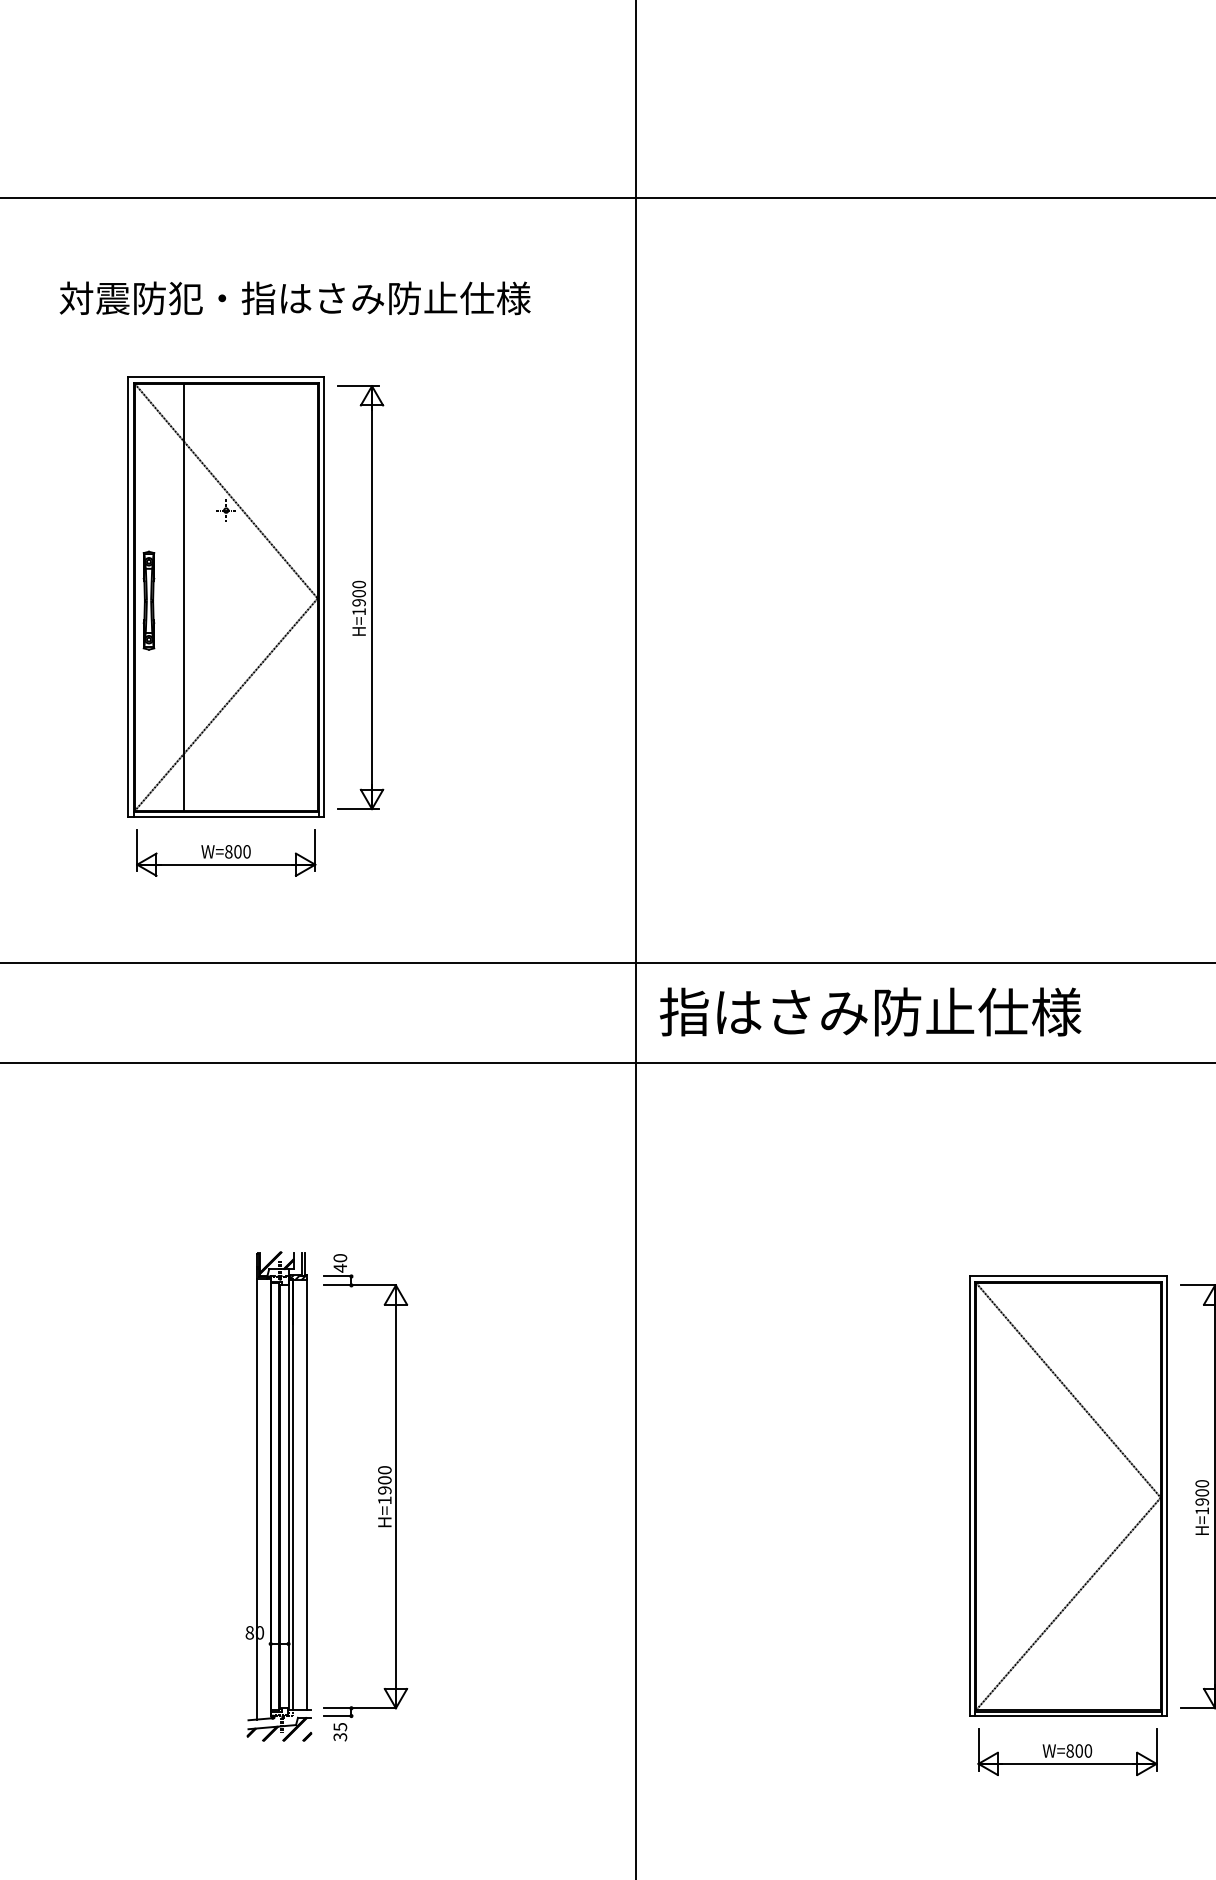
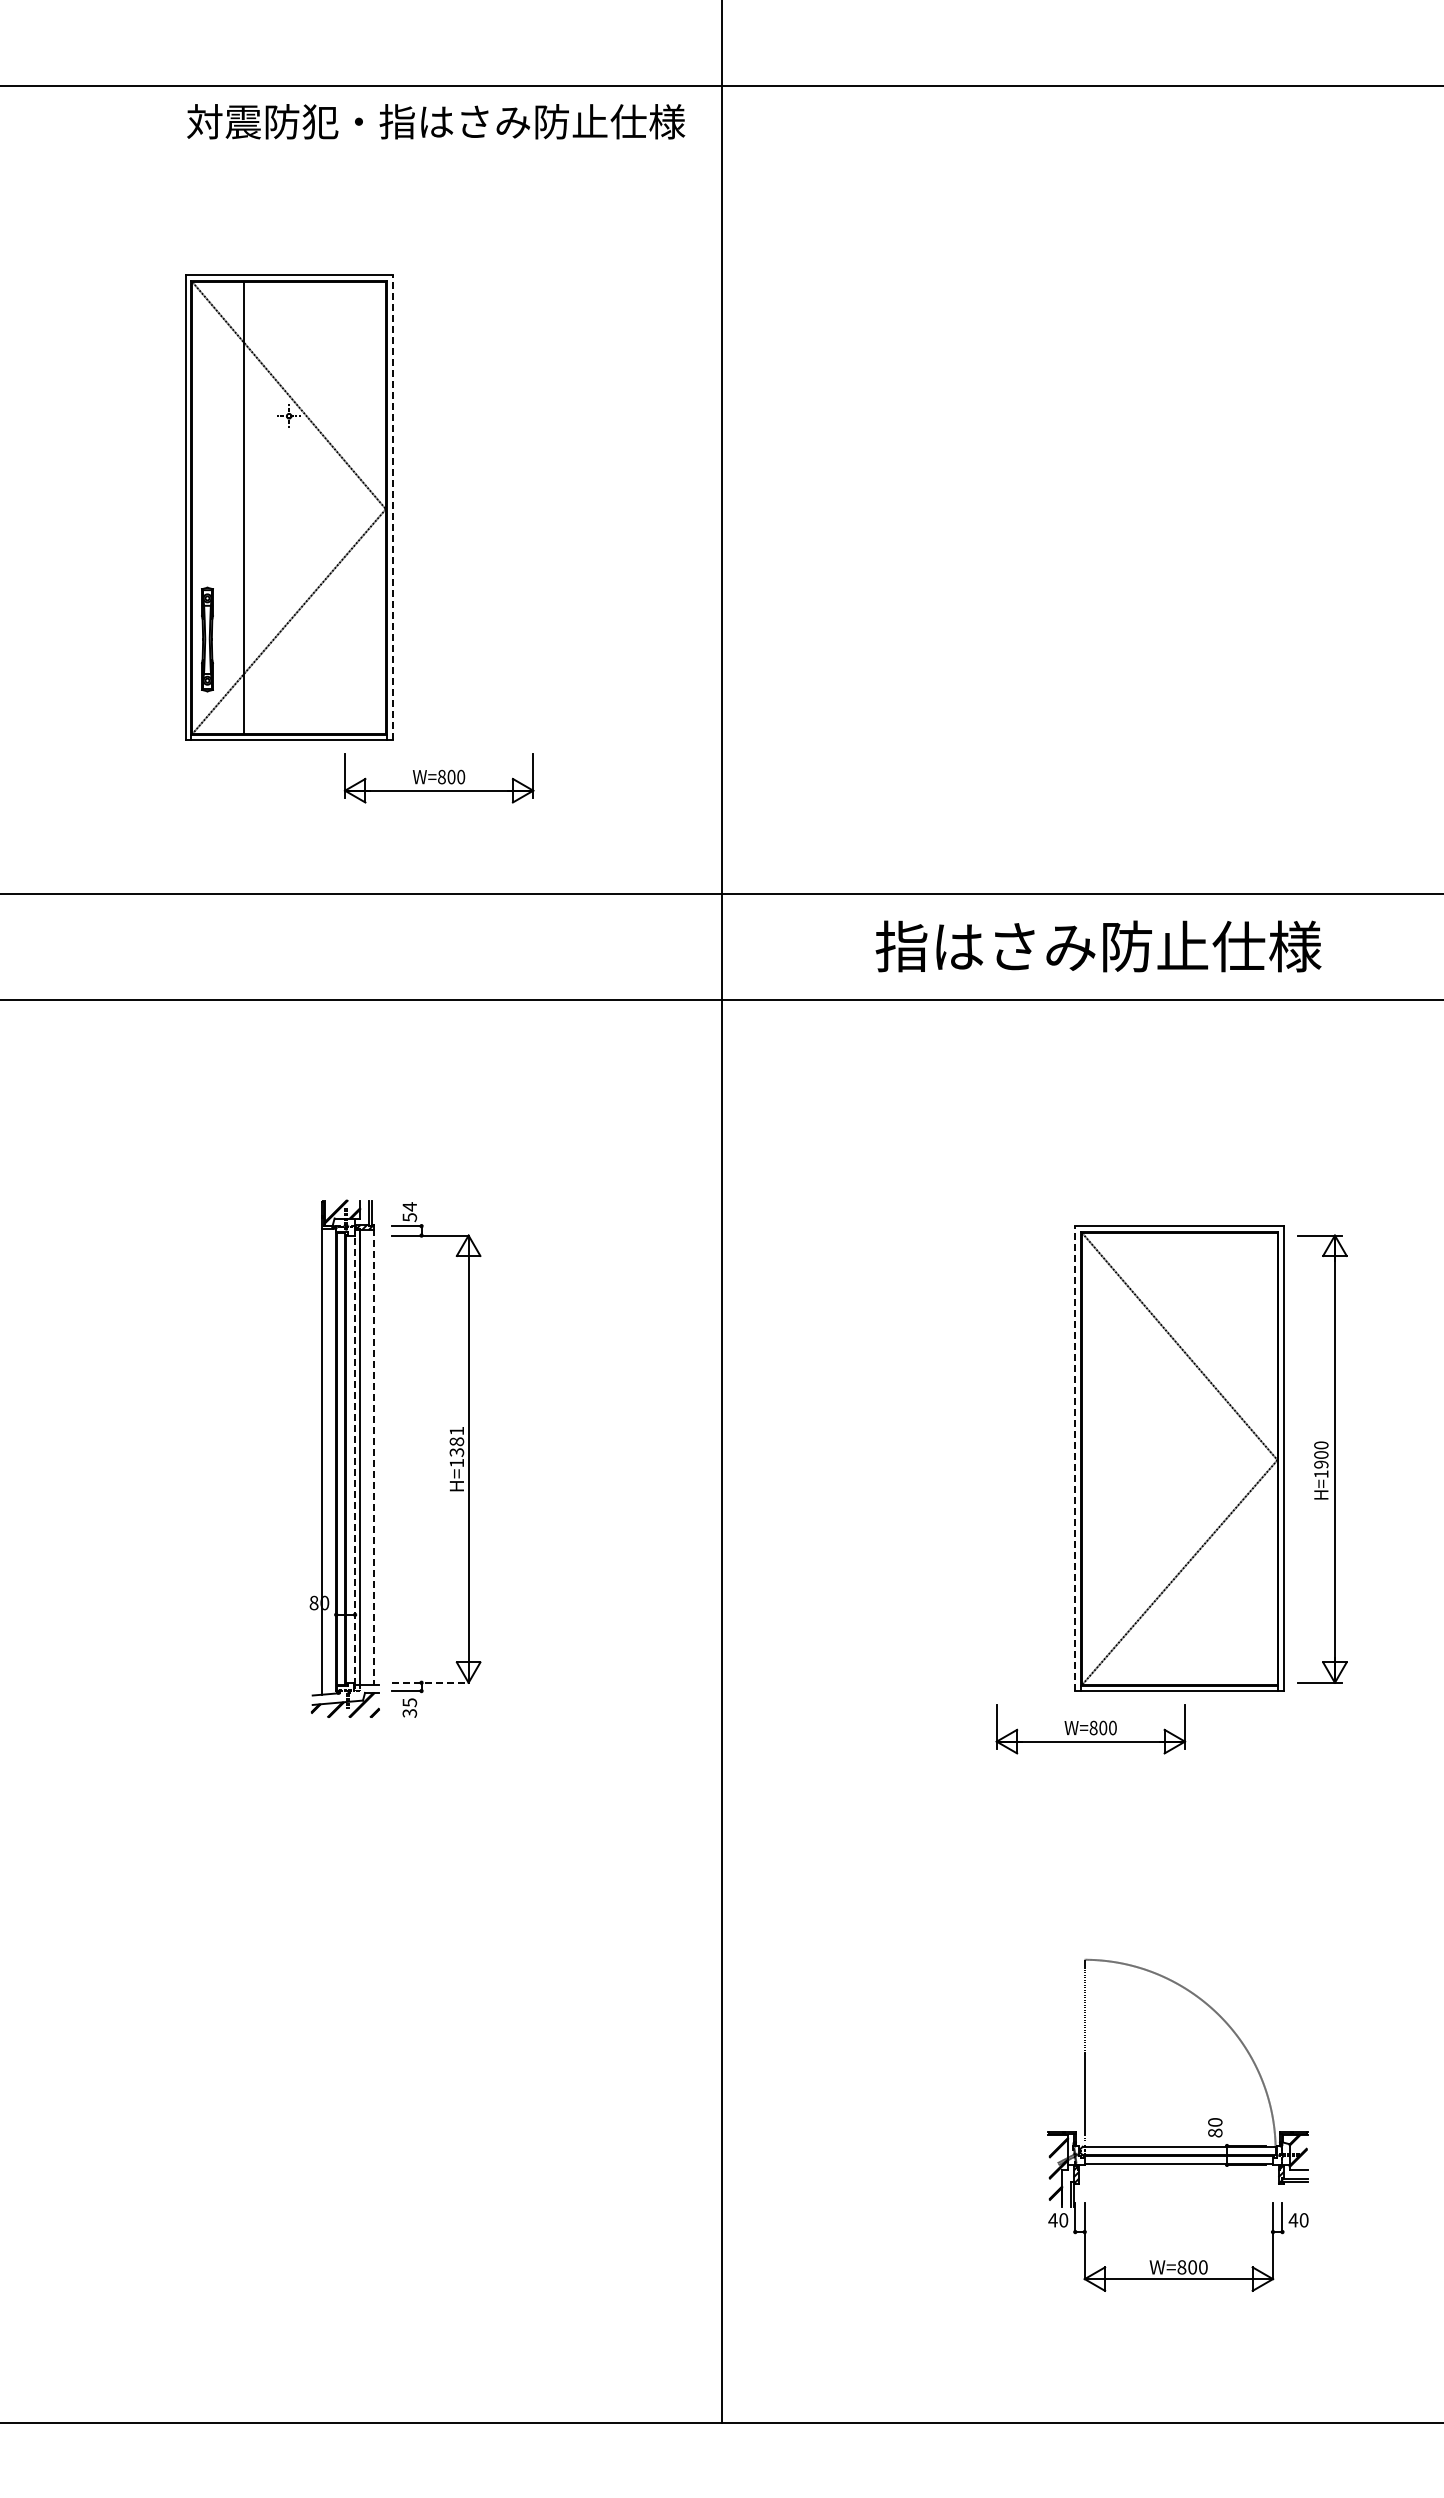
text: (295, 298) -> (436, 121), moved
line: (323, 596) -> (392, 507), solid -> dashed
part: (360, 596) -> (431, 507), removed
part: (149, 600) -> (207, 639), moved
part: (225, 853) -> (438, 778), moved
text: (870, 1012) -> (1098, 946), moved
text: (340, 1263) -> (409, 1212), 40 -> 54
text: (384, 1480) -> (456, 1441), H=1900 -> H=1381
line: (288, 1492) -> (355, 1454), solid -> dashed
line: (306, 1495) -> (374, 1457), solid -> dashed
line: (969, 1496) -> (1075, 1458), solid -> dashed
line: (359, 1707) -> (430, 1682), solid -> dashed
part: (1067, 1752) -> (1090, 1729), moved

